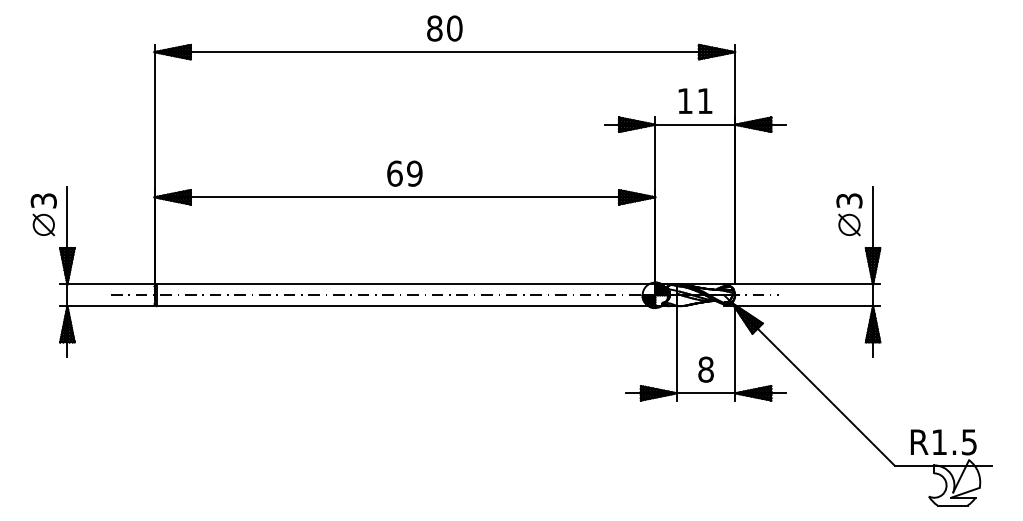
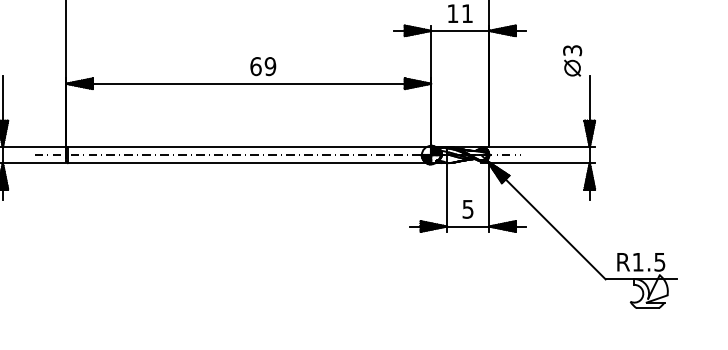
text: (404, 173) -> (262, 66), moved
part: (849, 214) -> (572, 60), moved
text: (705, 369) -> (467, 209), 8 -> 5

